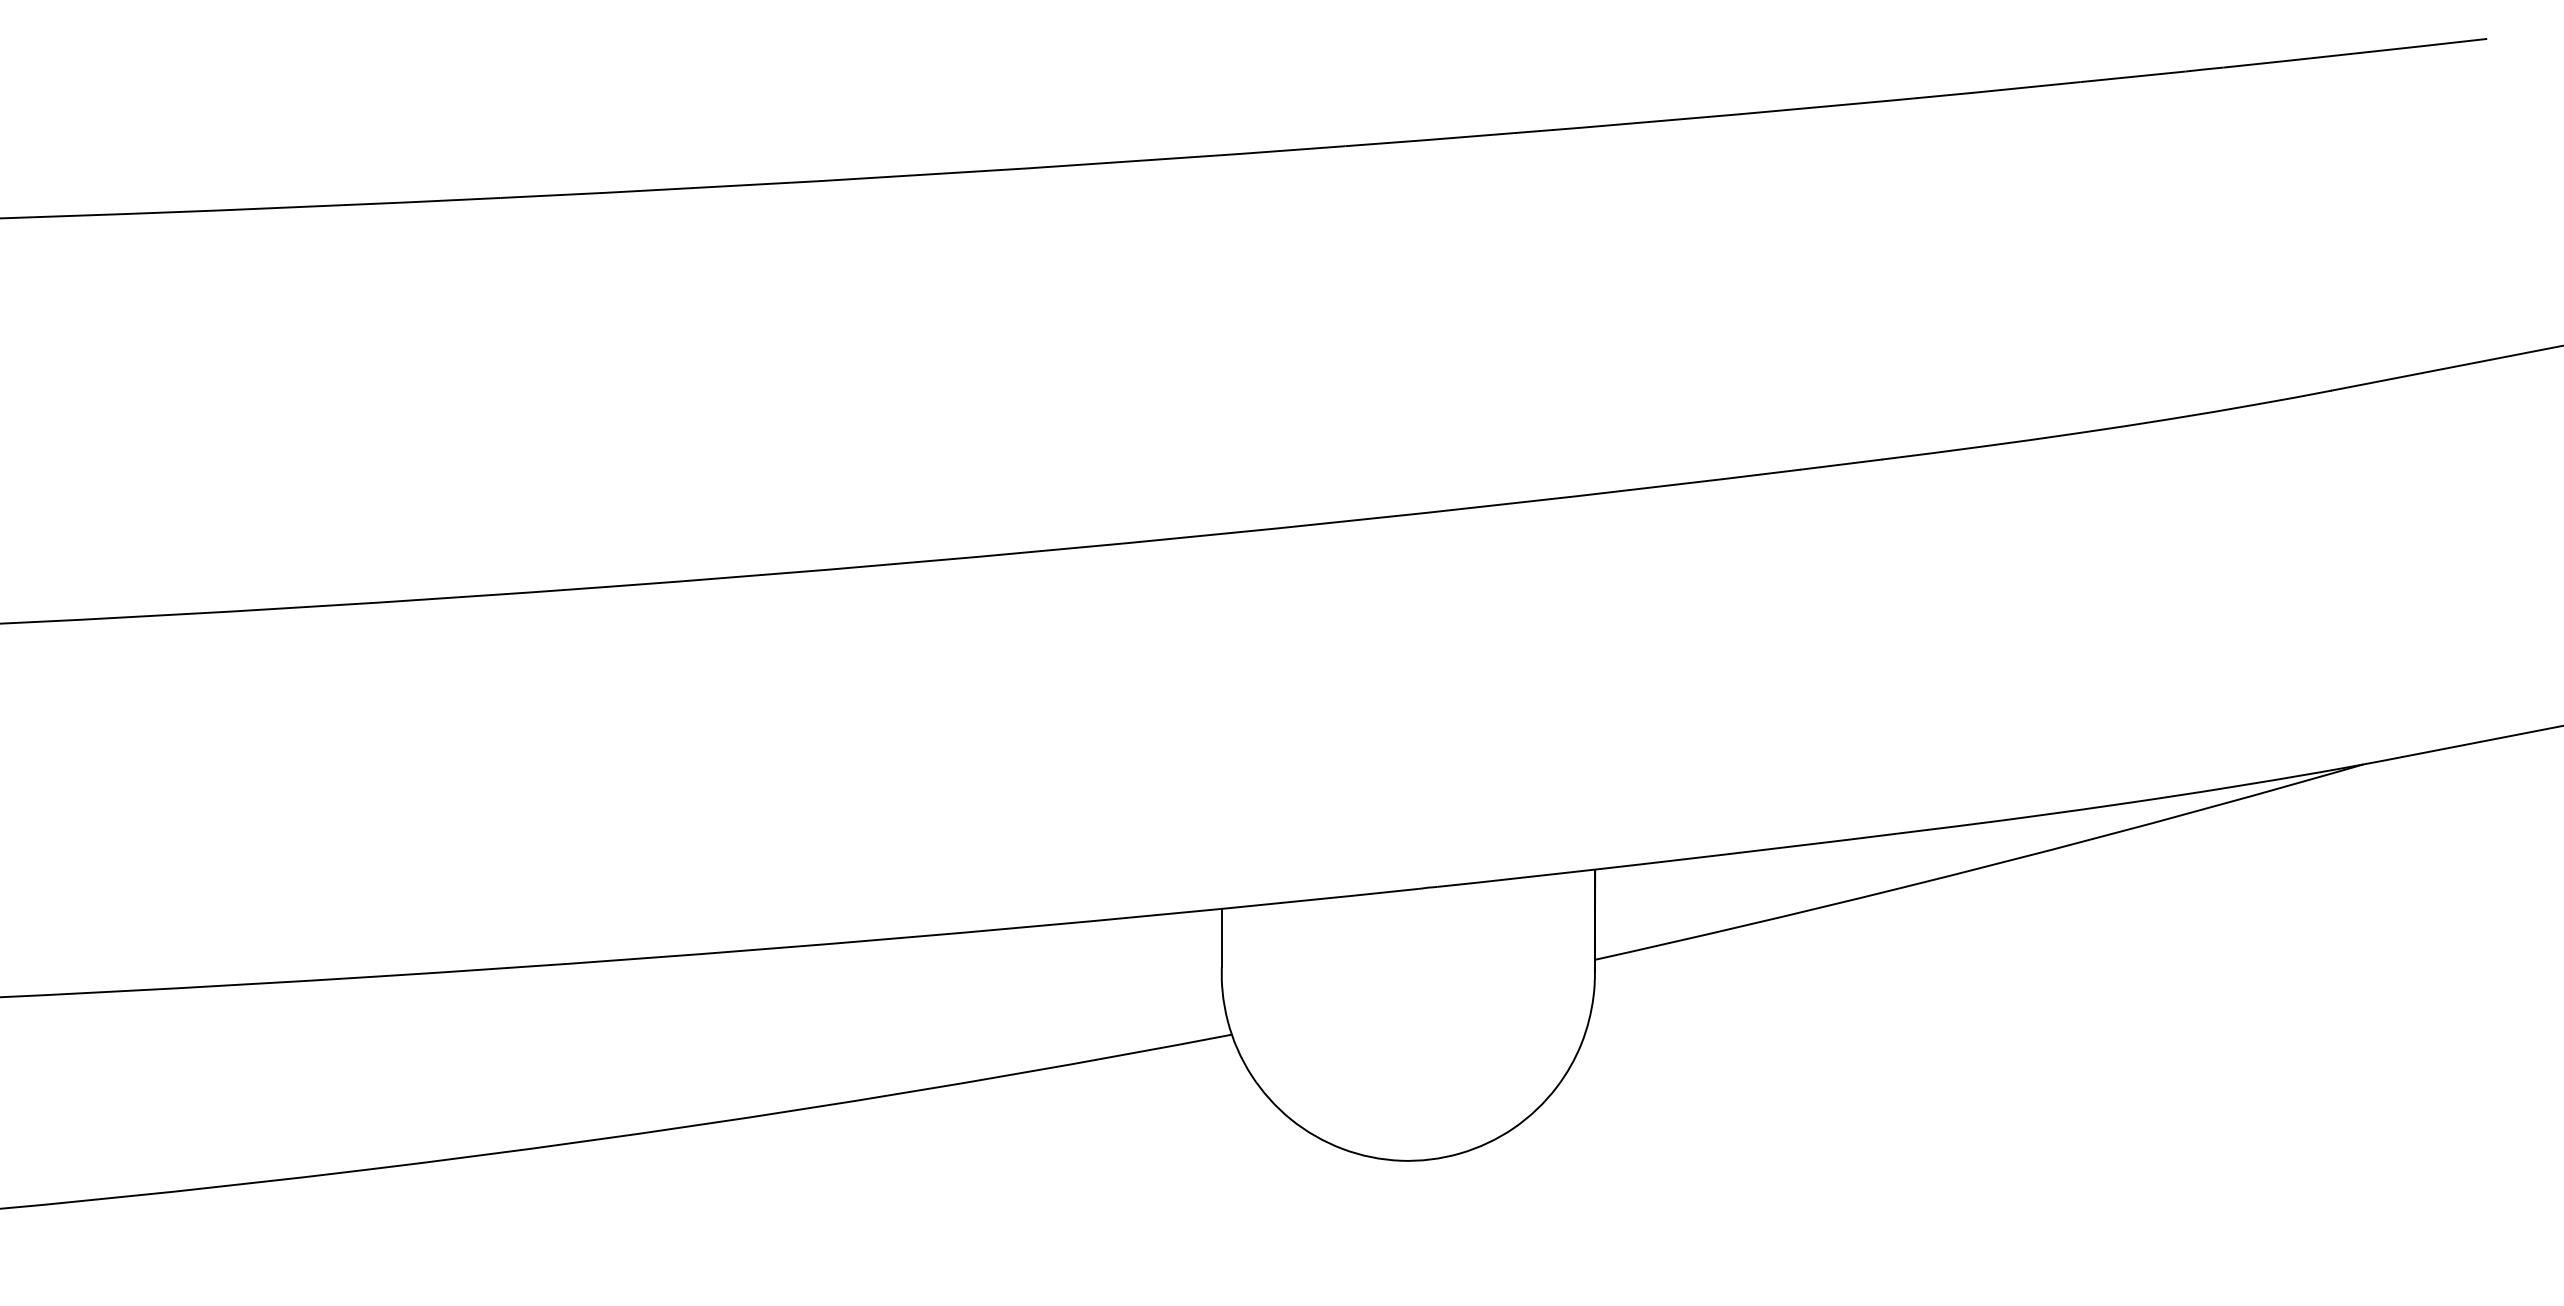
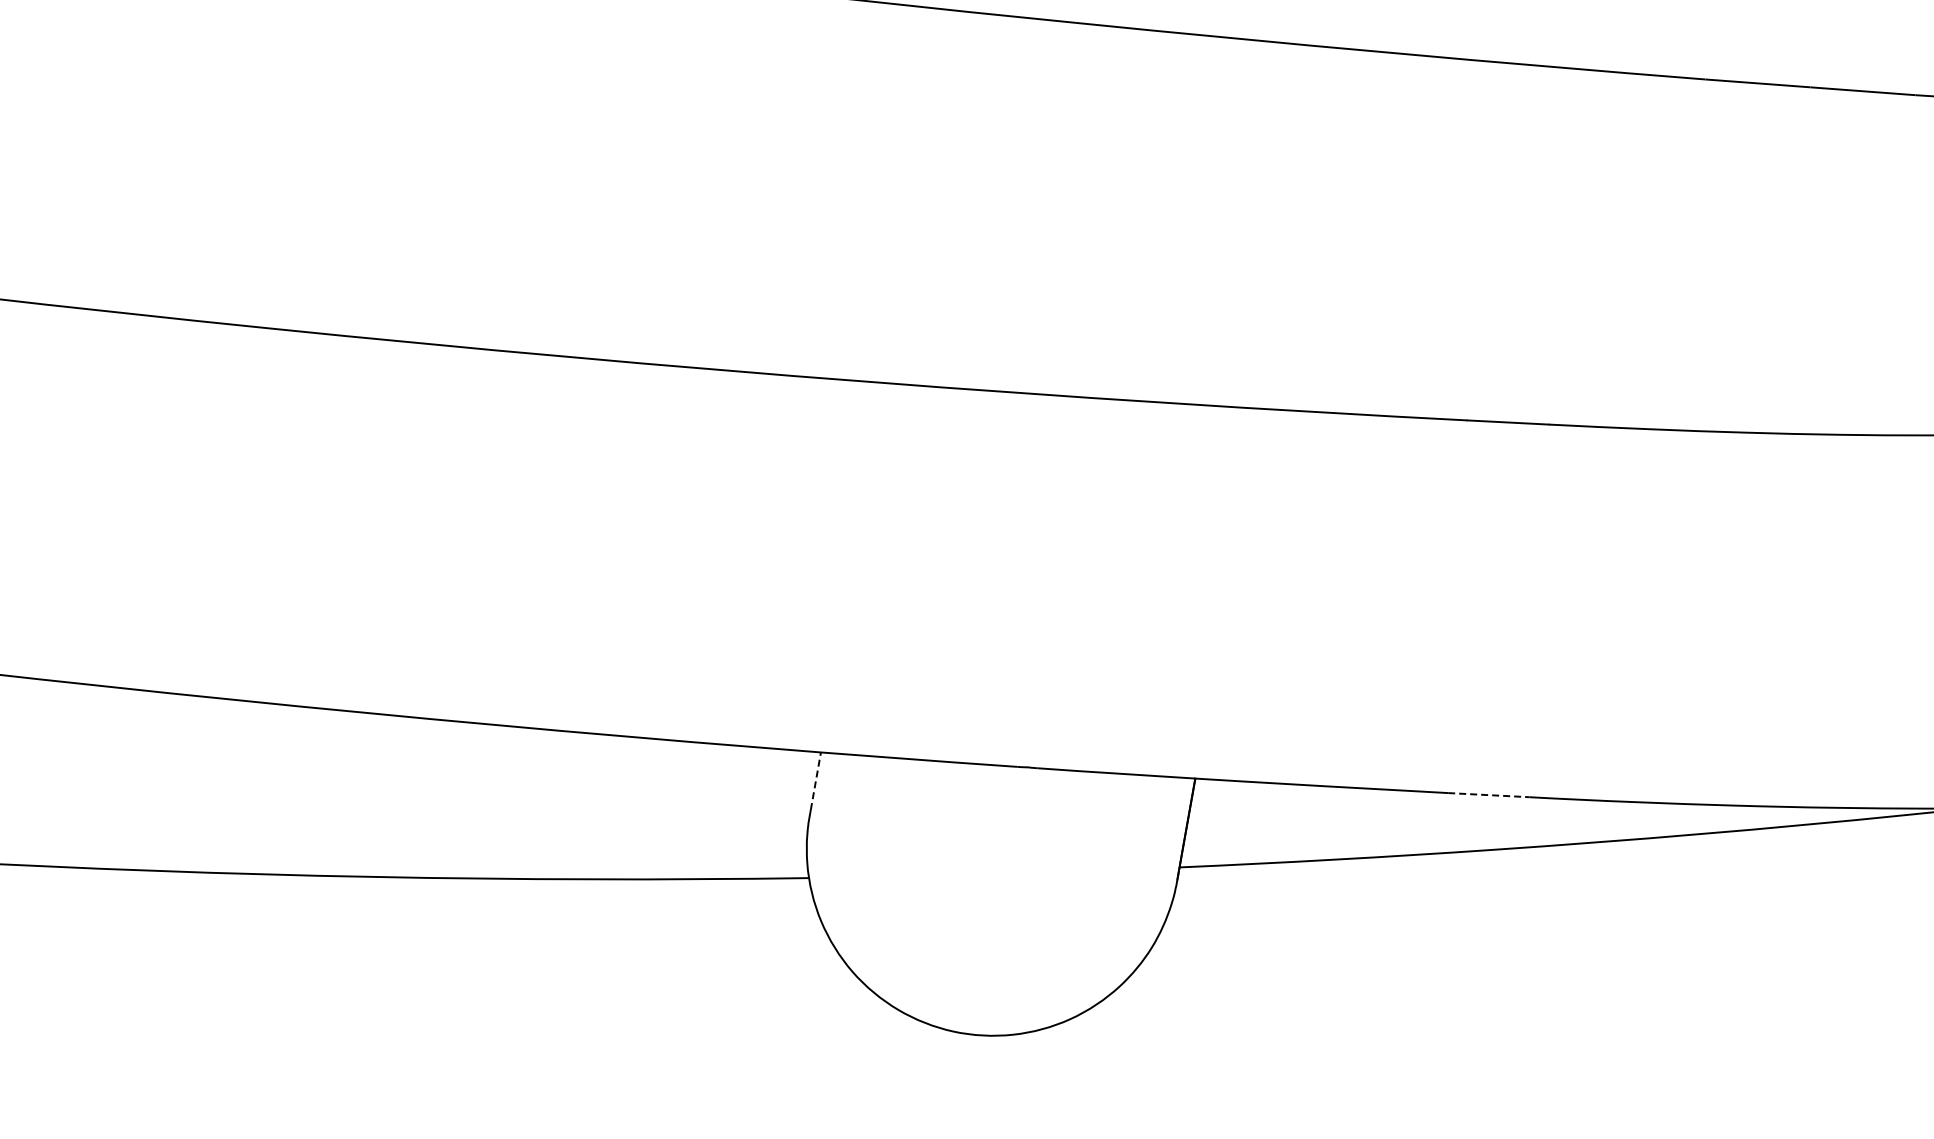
line: (1886, 834) -> (1488, 794), solid -> dashed
line: (1221, 937) -> (815, 780), solid -> dashed

